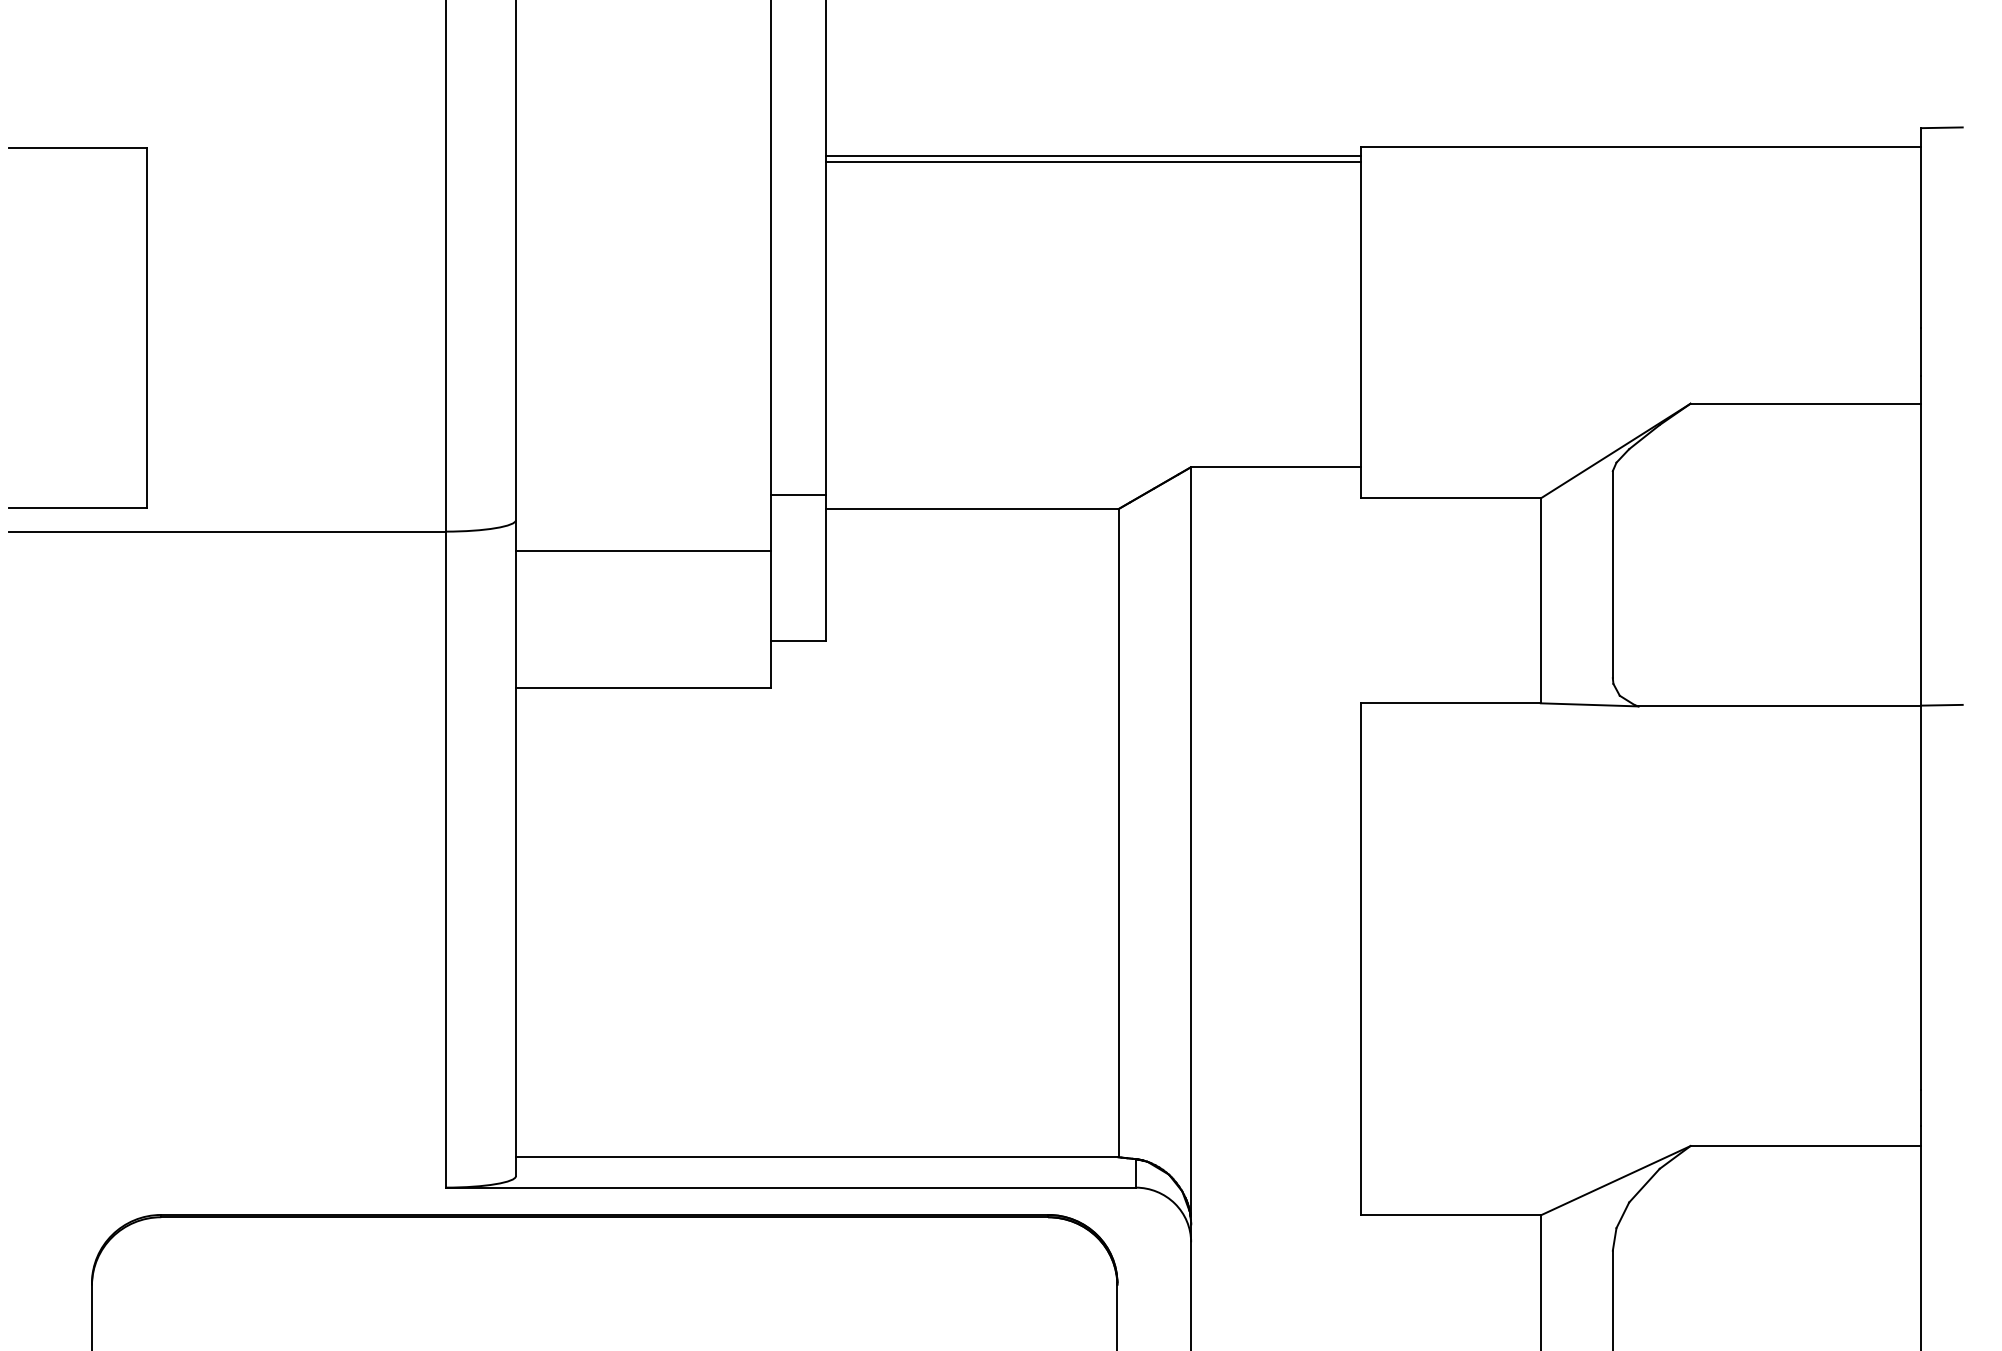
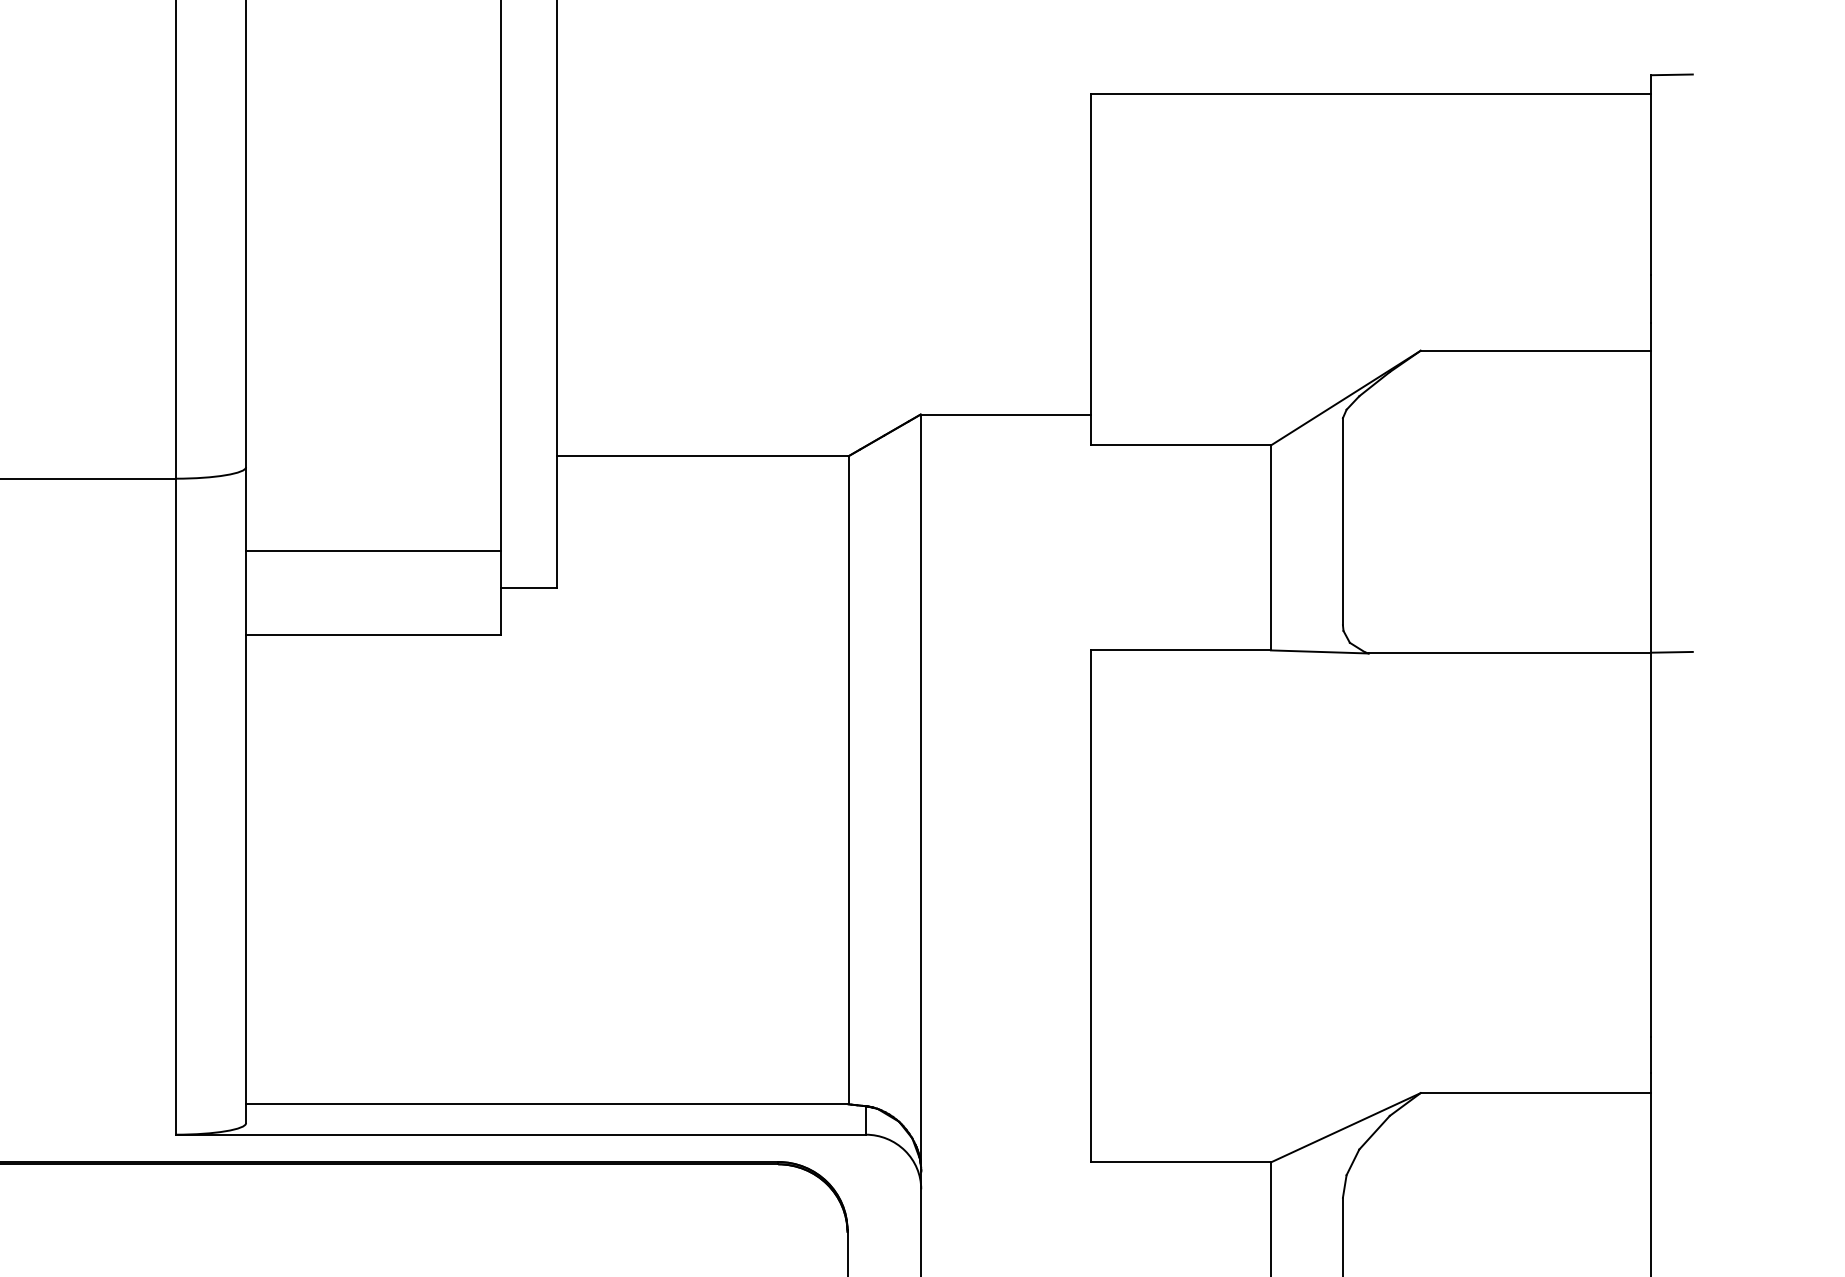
line: (1093, 155) -> (823, 102), removed
line: (1093, 161) -> (823, 108), removed
line: (798, 494) -> (528, 441), removed
line: (643, 550) -> (373, 550), moved

